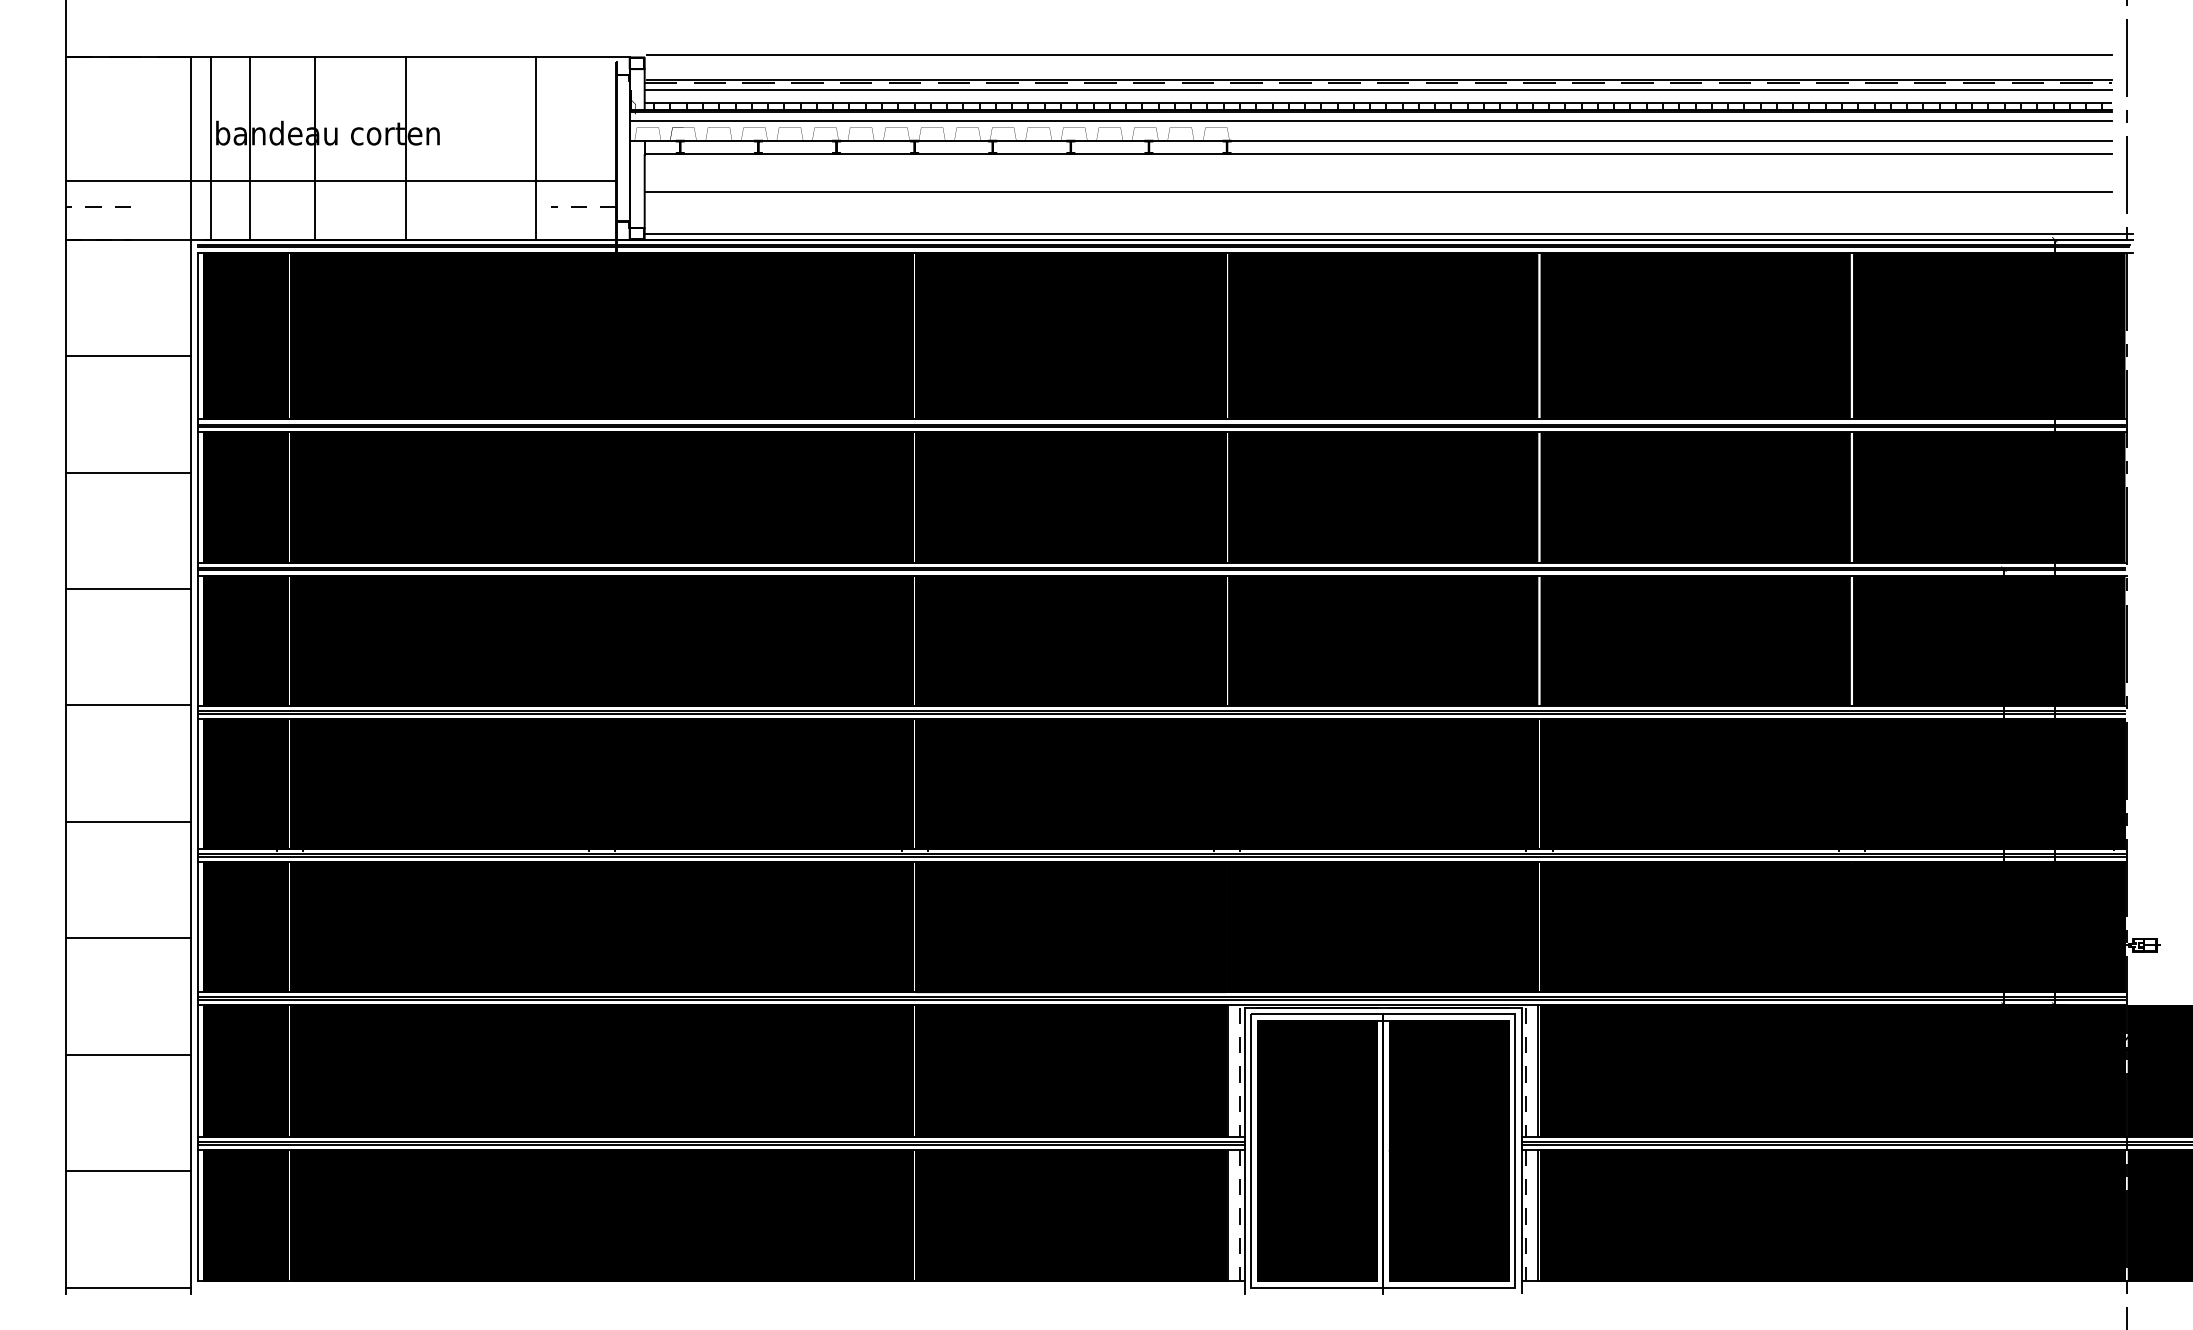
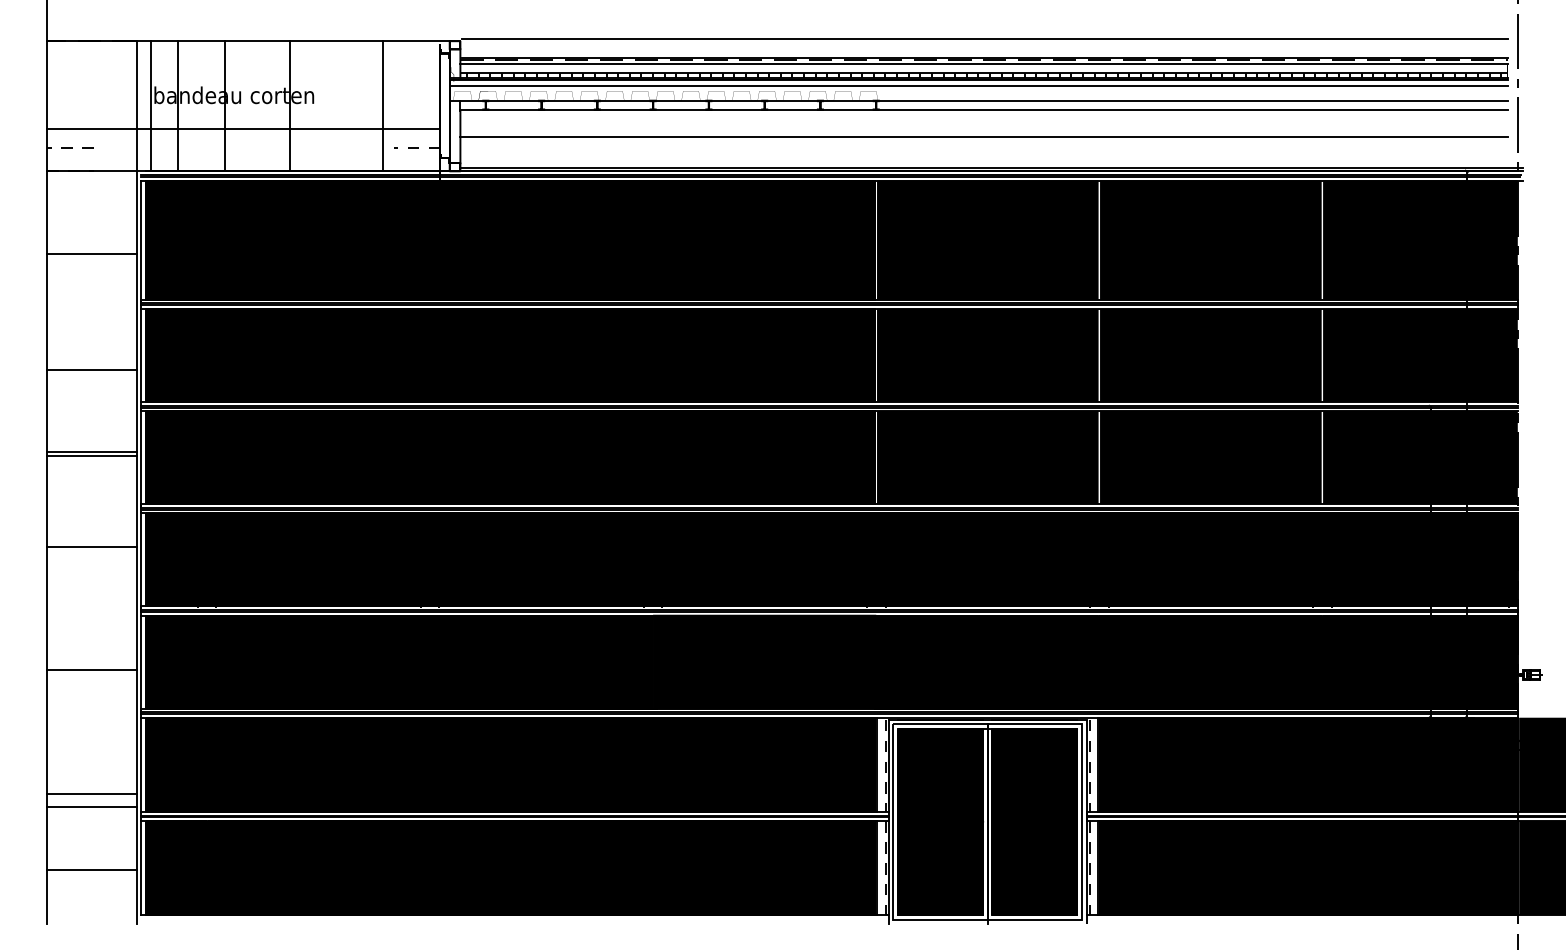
line: (128, 472) -> (91, 370), moved
line: (128, 589) -> (91, 456), moved
line: (128, 705) -> (91, 452), moved
line: (128, 821) -> (91, 546), moved
line: (128, 1054) -> (91, 793), moved
line: (128, 1171) -> (91, 807), moved
line: (128, 1287) -> (91, 870), moved

